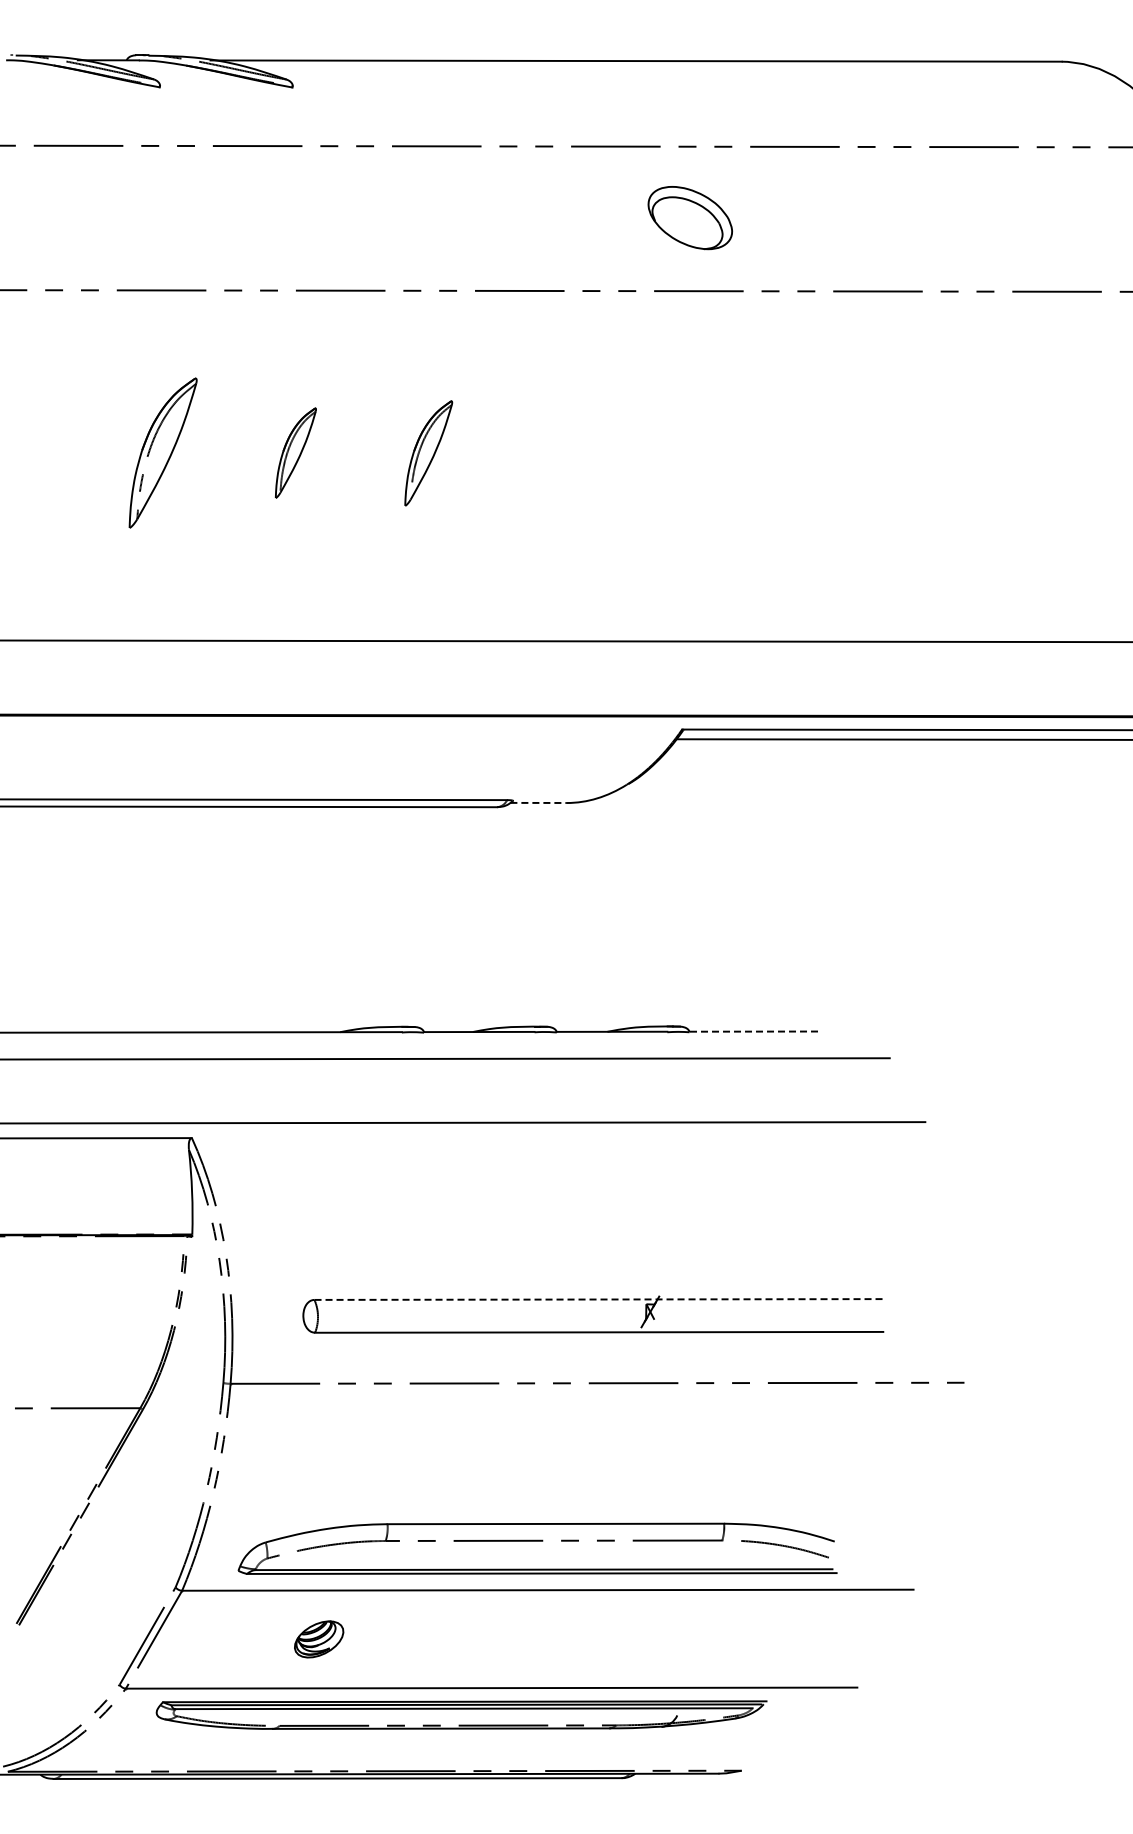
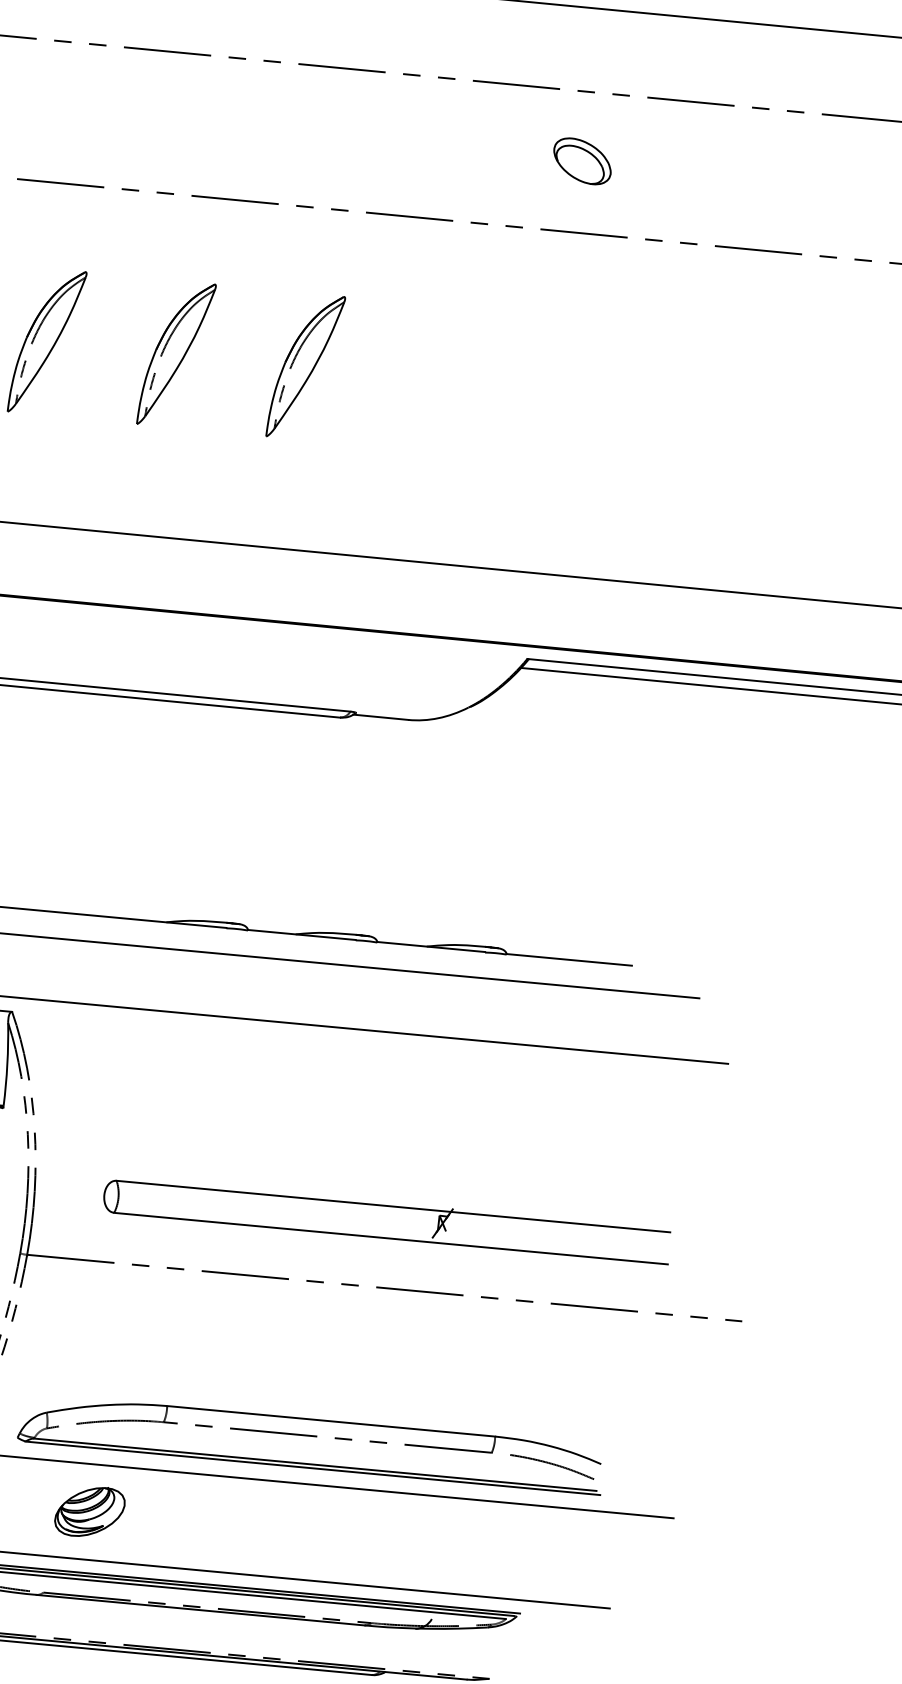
part: (690, 217) -> (582, 160), size x0.71
part: (295, 452) -> (176, 353), size x1.67
part: (428, 453) -> (305, 366), size x1.43
line: (539, 802) -> (381, 716), dashed -> solid
line: (753, 1031) -> (569, 959), dashed -> solid
line: (599, 1299) -> (394, 1206), dashed -> solid
part: (318, 1639) -> (89, 1512), size x1.43

